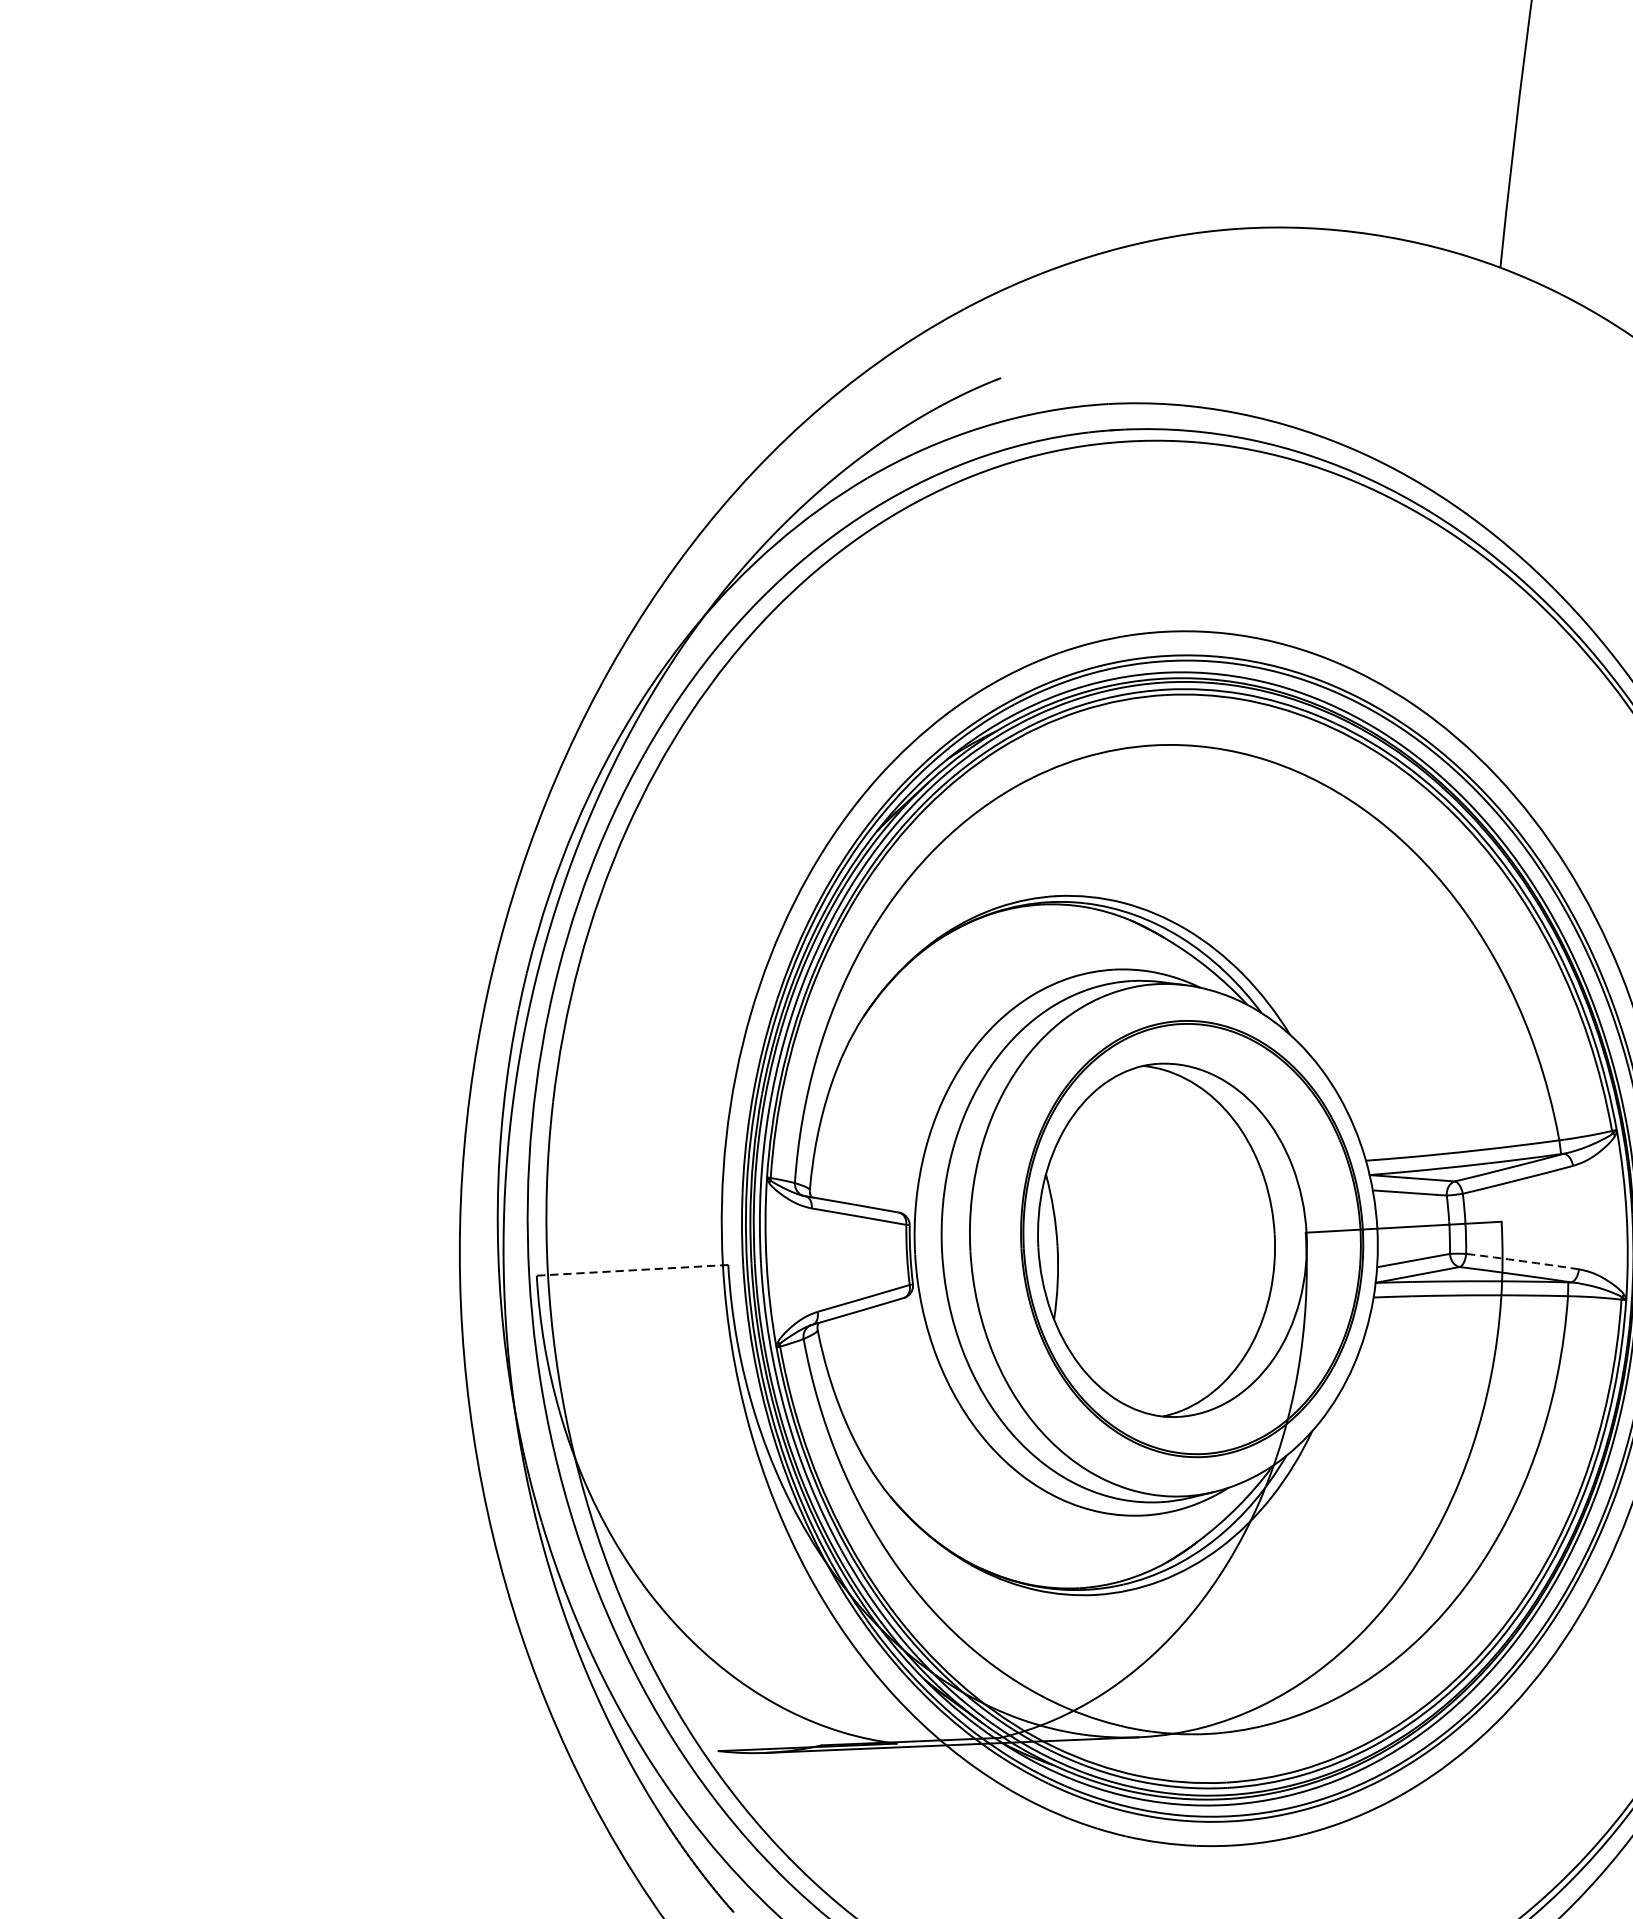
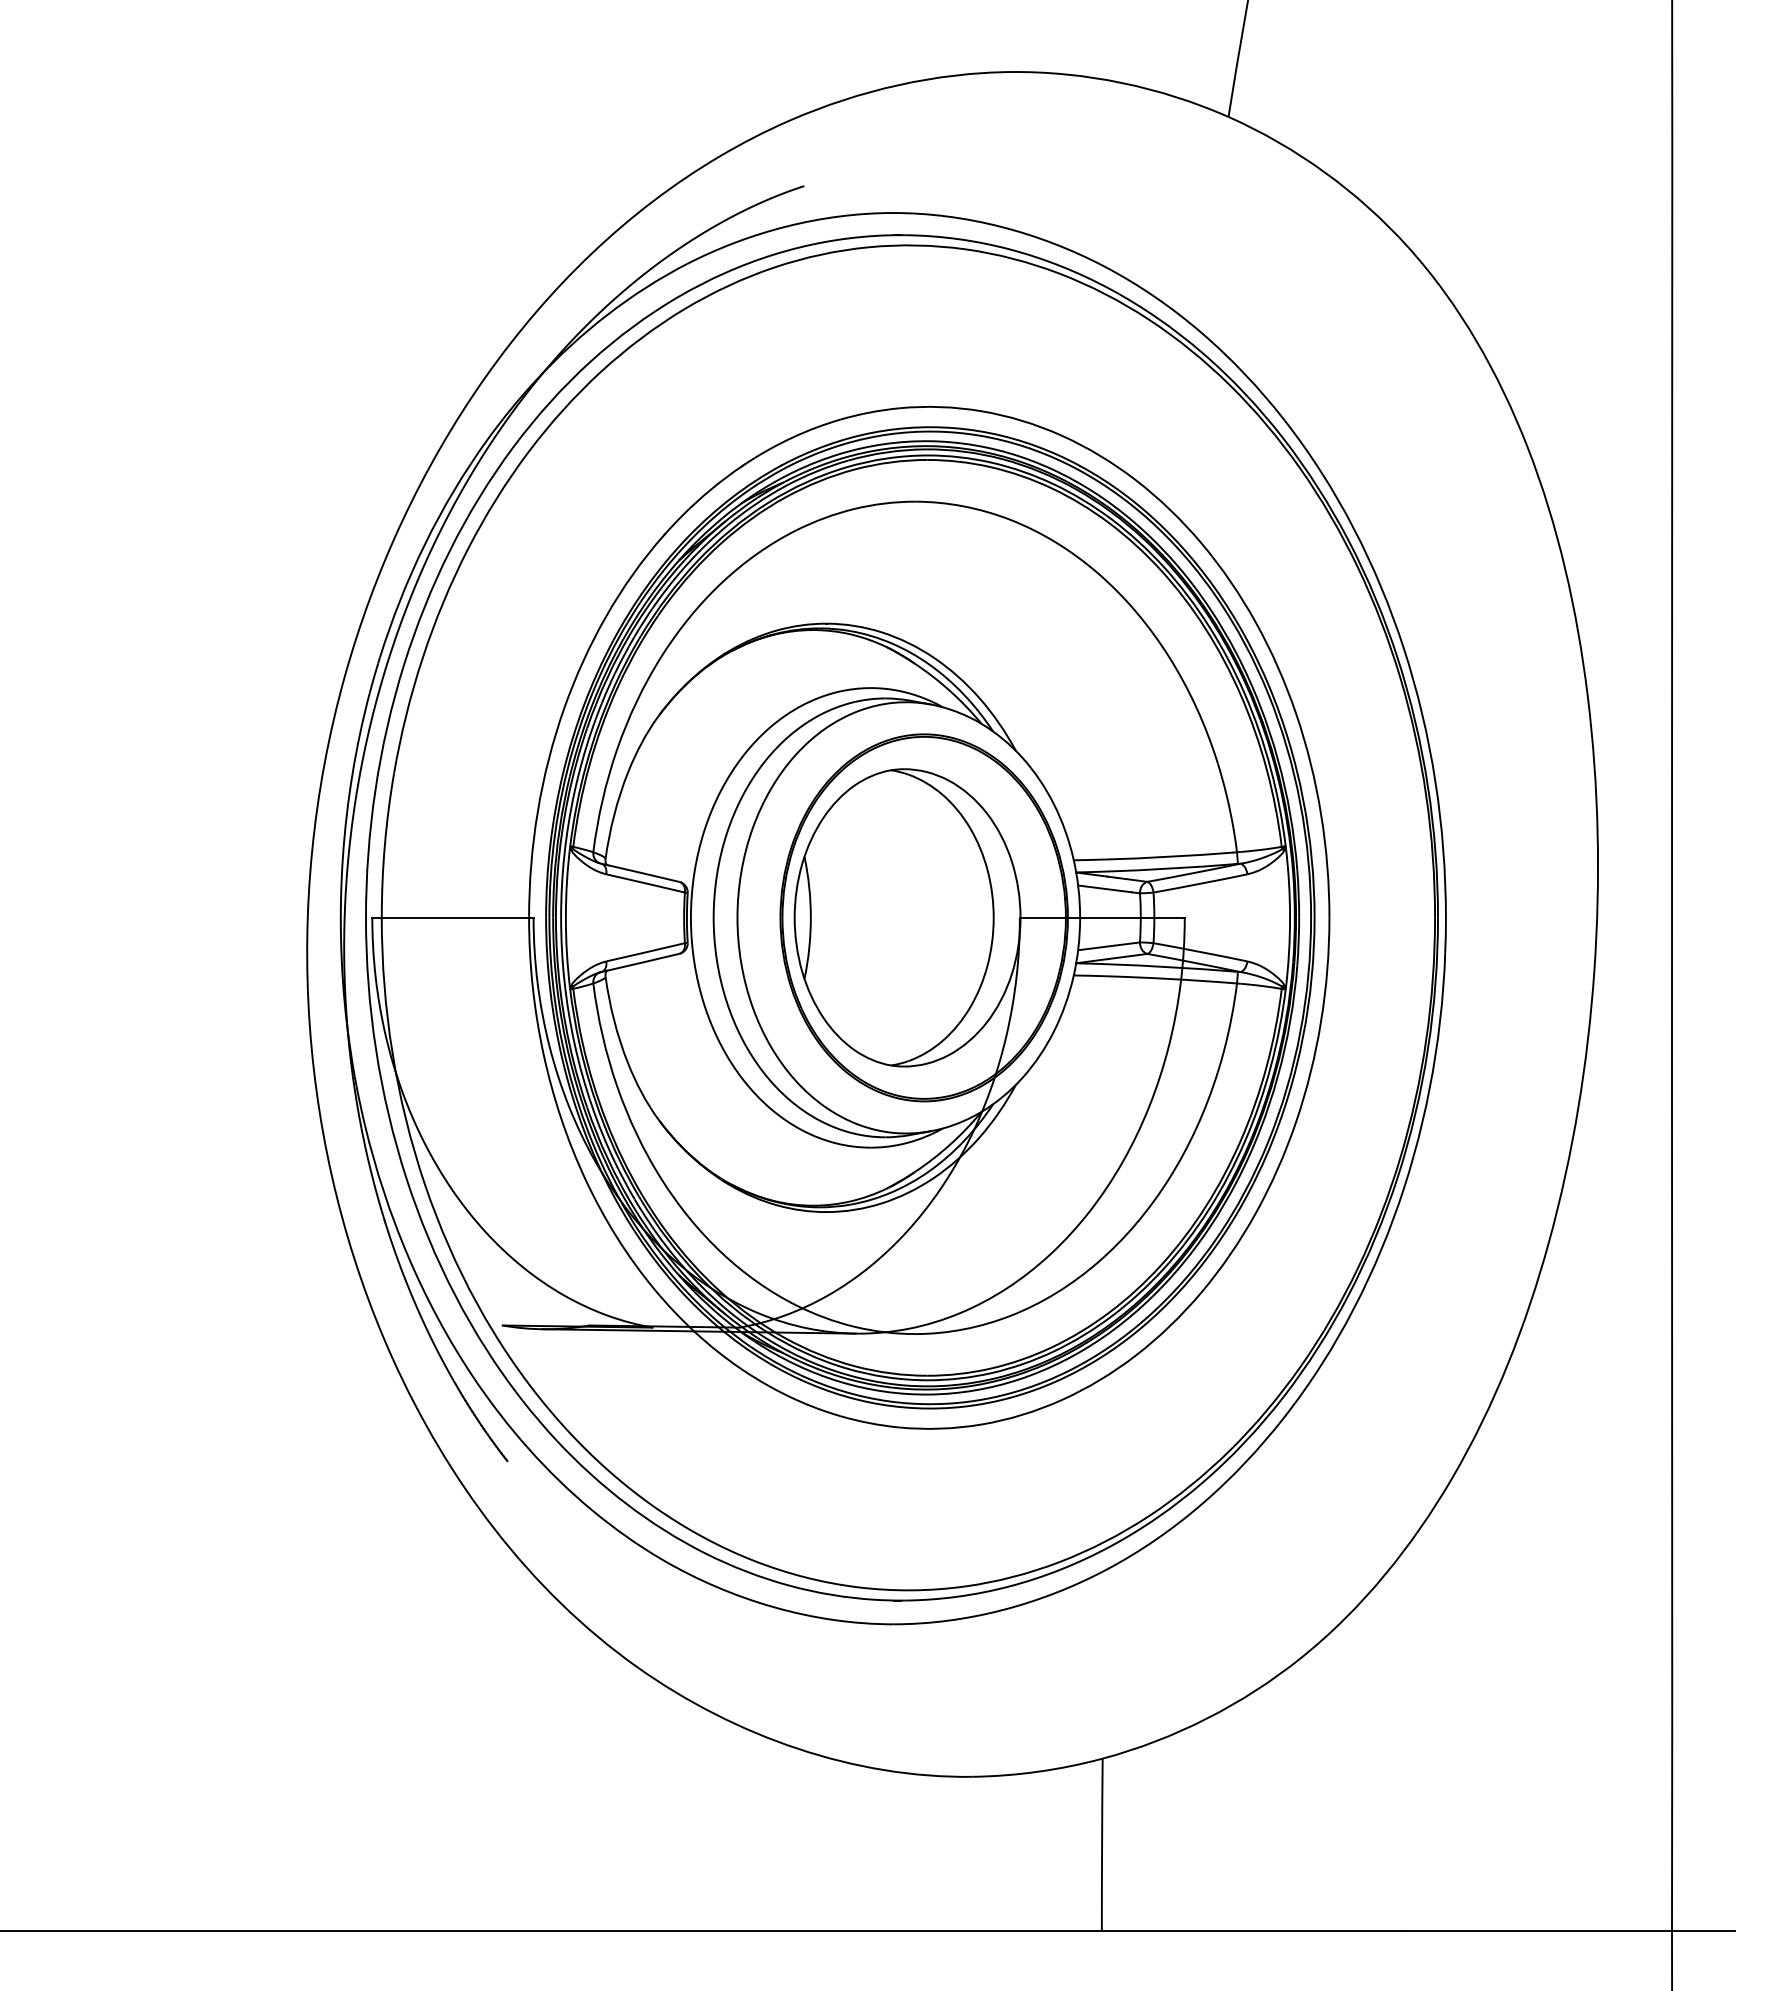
arc: (1522, 1261) -> (1200, 952), dashed -> solid
line: (631, 1269) -> (452, 917), dashed -> solid

